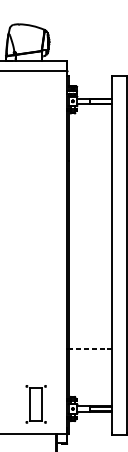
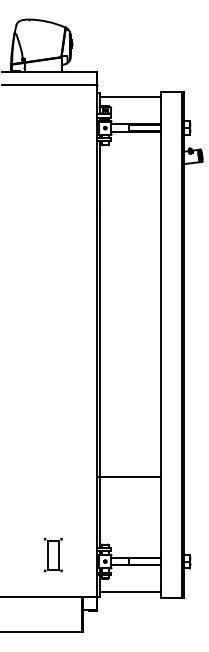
line: (90, 79) -> (129, 97), added
line: (90, 349) -> (129, 477), dashed -> solid
part: (35, 403) -> (52, 554), size x0.62
line: (90, 430) -> (129, 592), added

